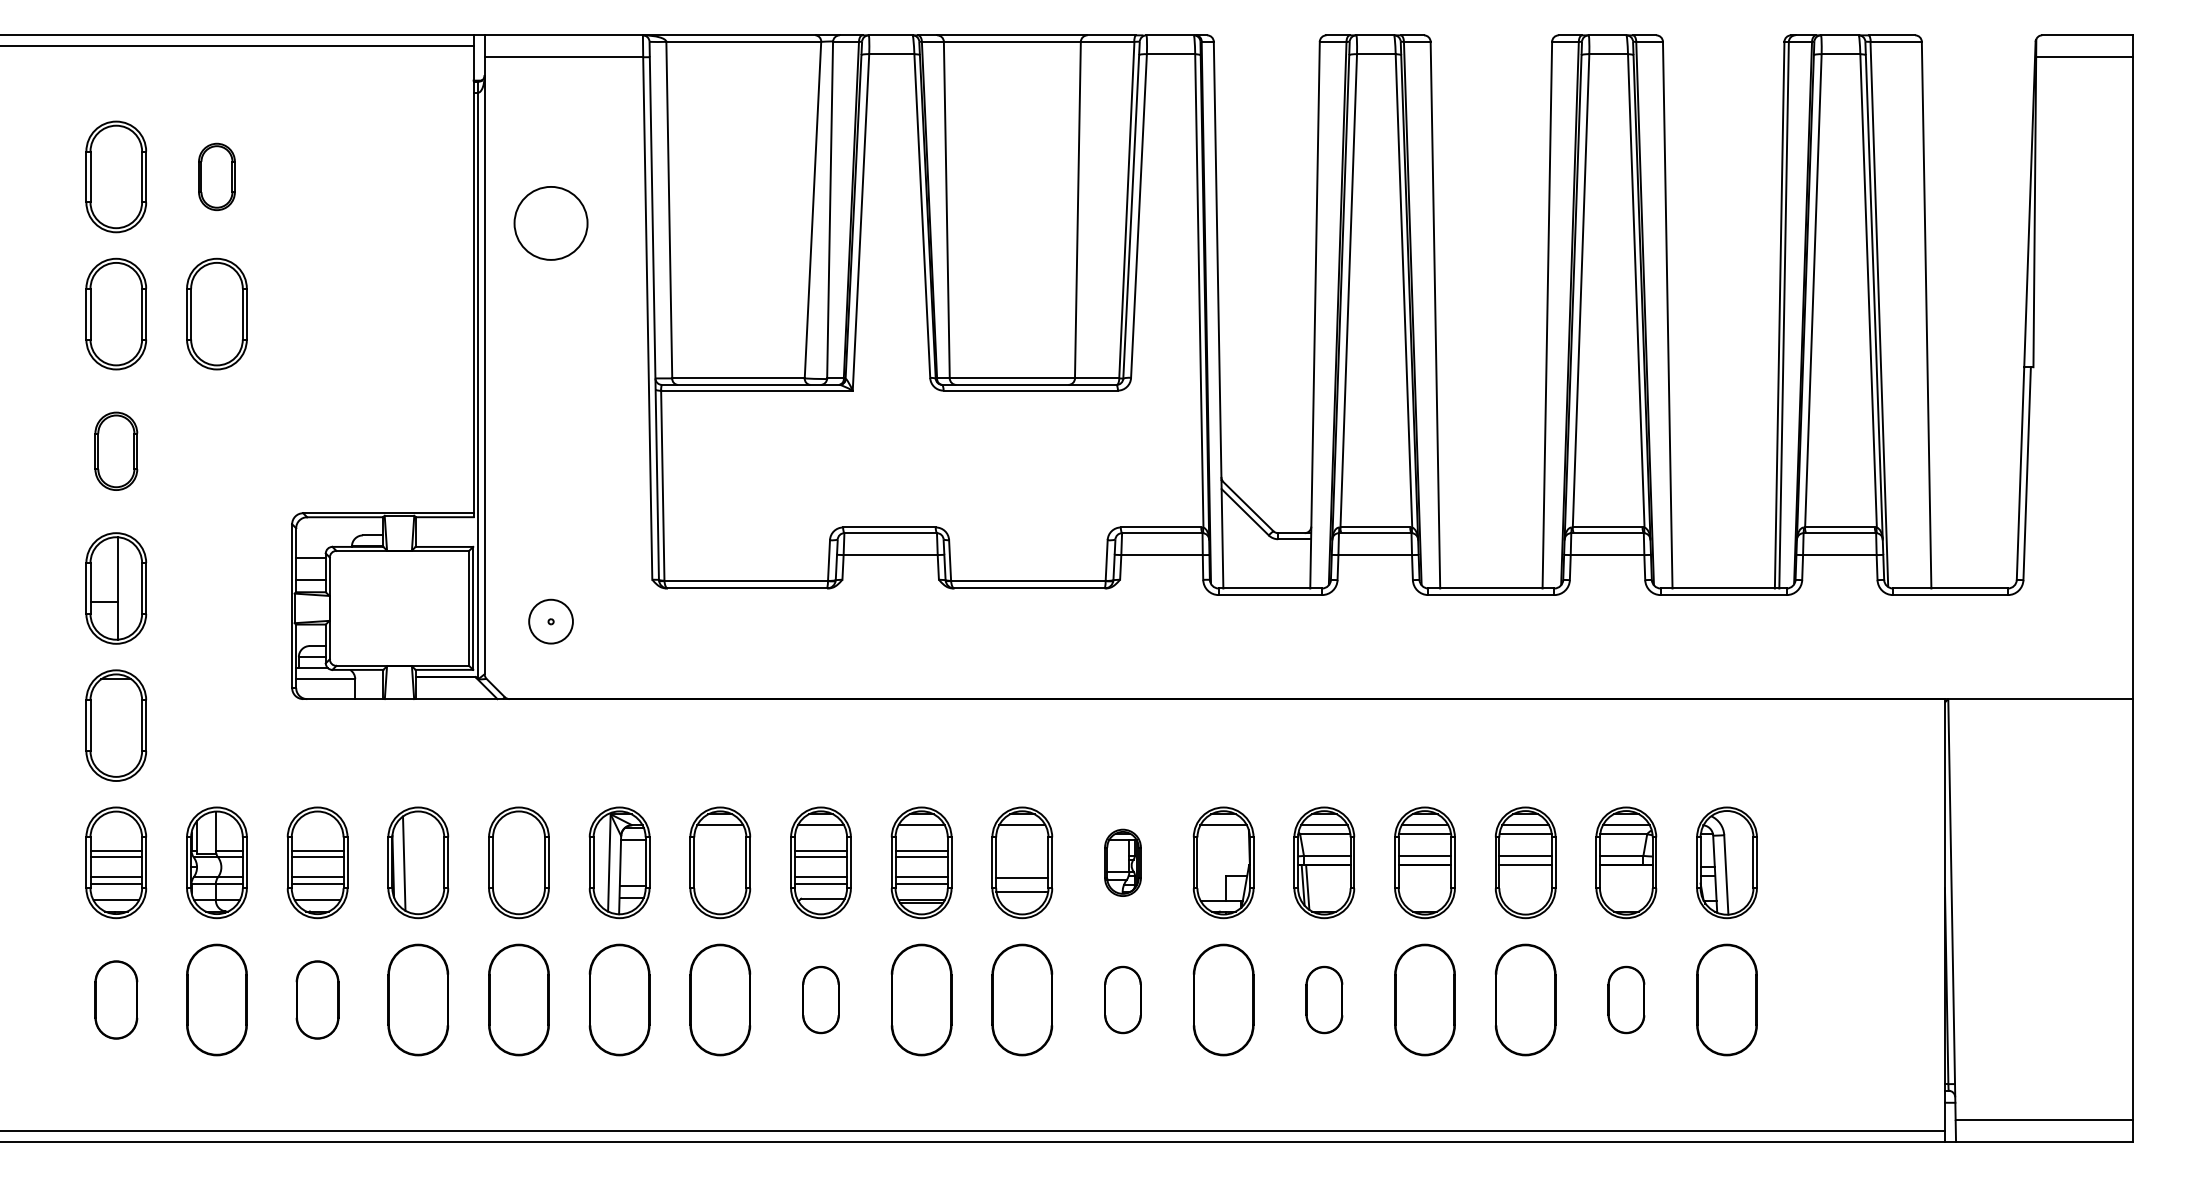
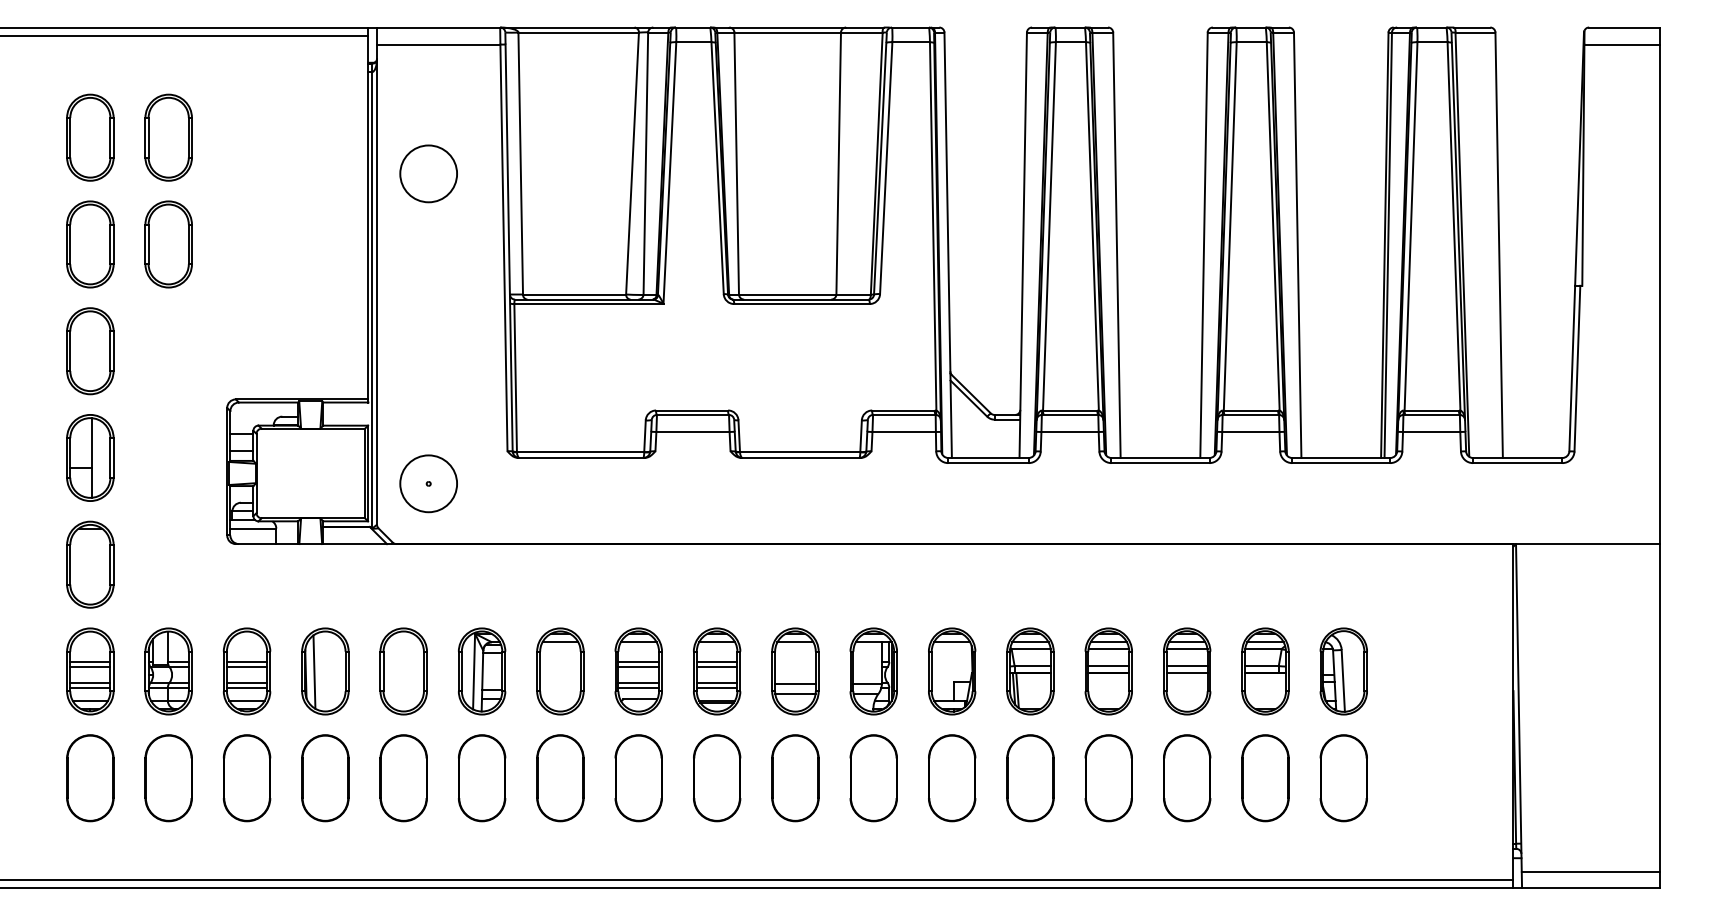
part: (216, 176) -> (168, 137), size x1.67
part: (116, 451) -> (90, 351), size x1.43
circle: (550, 621) -> (428, 483), size x1.67
part: (1122, 862) -> (873, 671), size x1.67
part: (116, 999) -> (90, 777), size x1.43
part: (317, 999) -> (246, 777), size x1.43
part: (820, 999) -> (638, 777), size x1.67
part: (1122, 999) -> (873, 777), size x1.67
part: (1324, 999) -> (1030, 777), size x1.67
part: (1626, 999) -> (1265, 777), size x1.67

